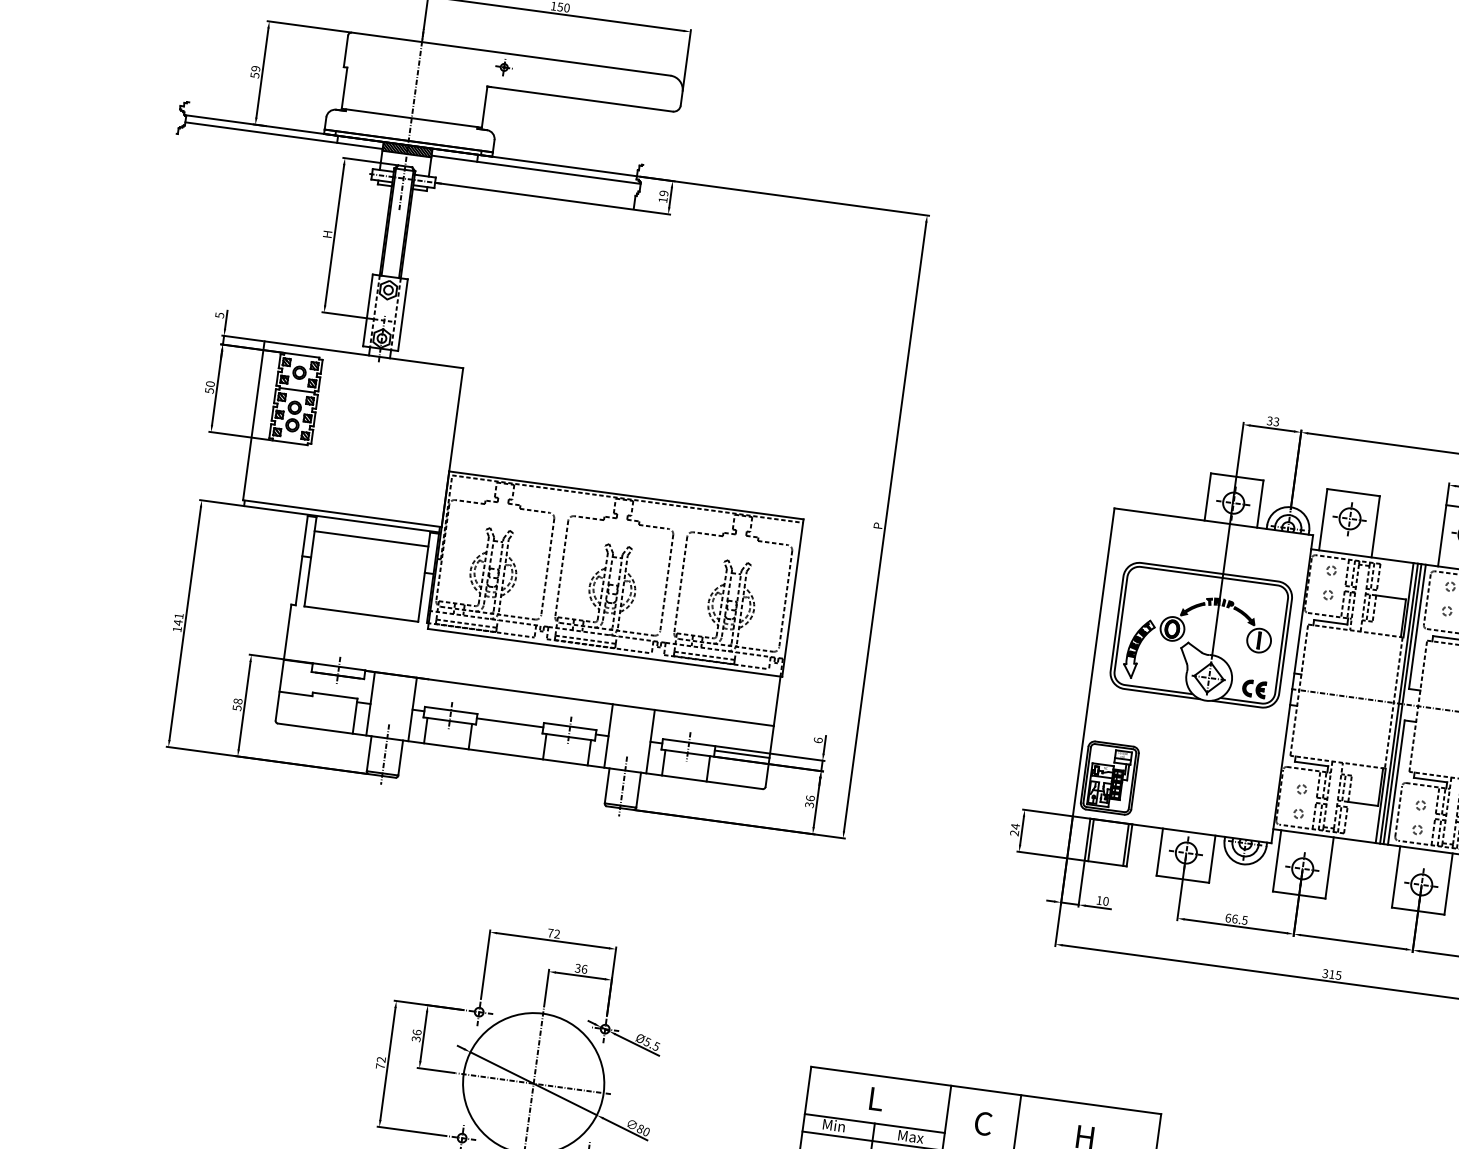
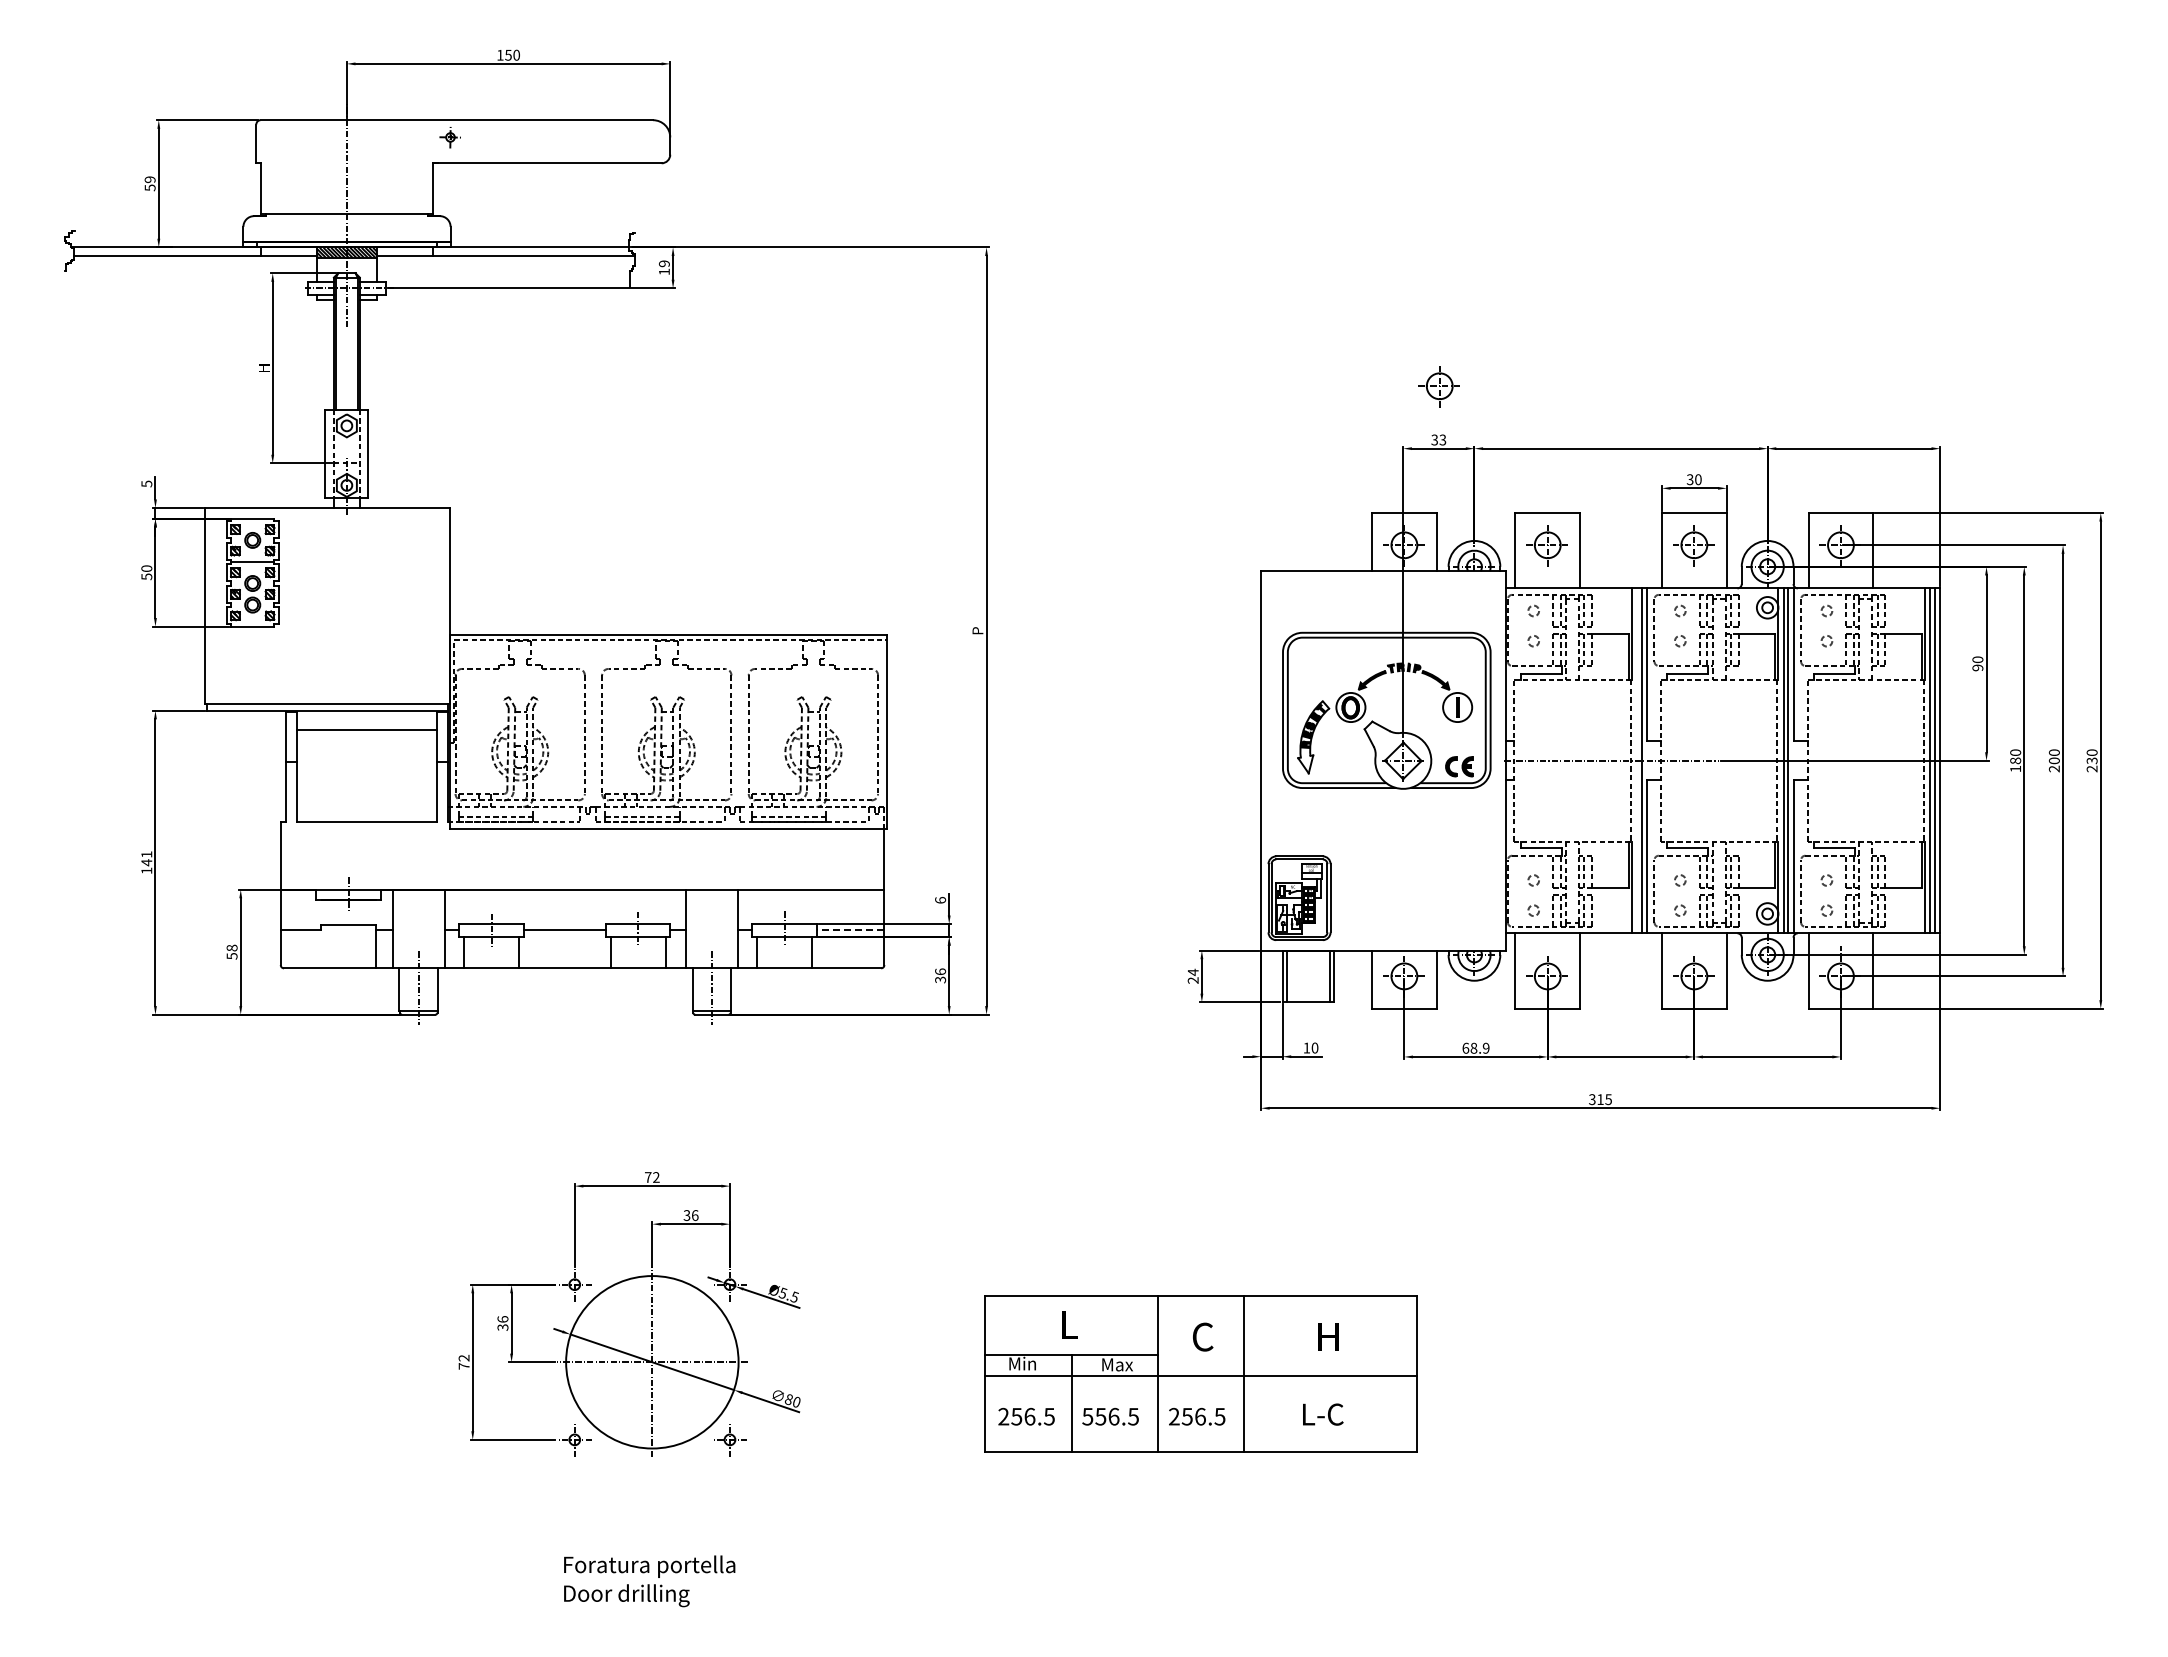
part: (1278, 378) -> (1438, 386), added
line: (1399, 703) -> (1637, 760), removed
line: (741, 754) -> (850, 929), solid -> dashed
text: (1239, 918) -> (1479, 1047), 66.5 -> 68.9

